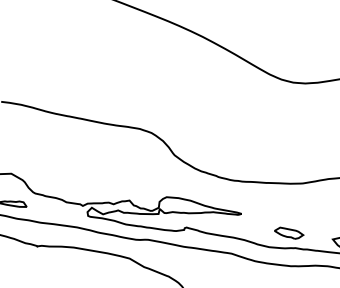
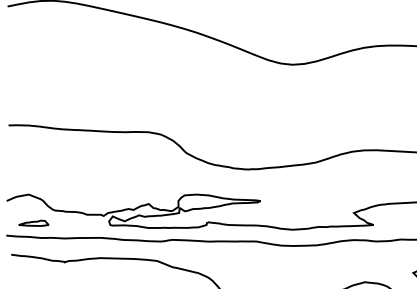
part: (289, 233) -> (310, 213), removed

